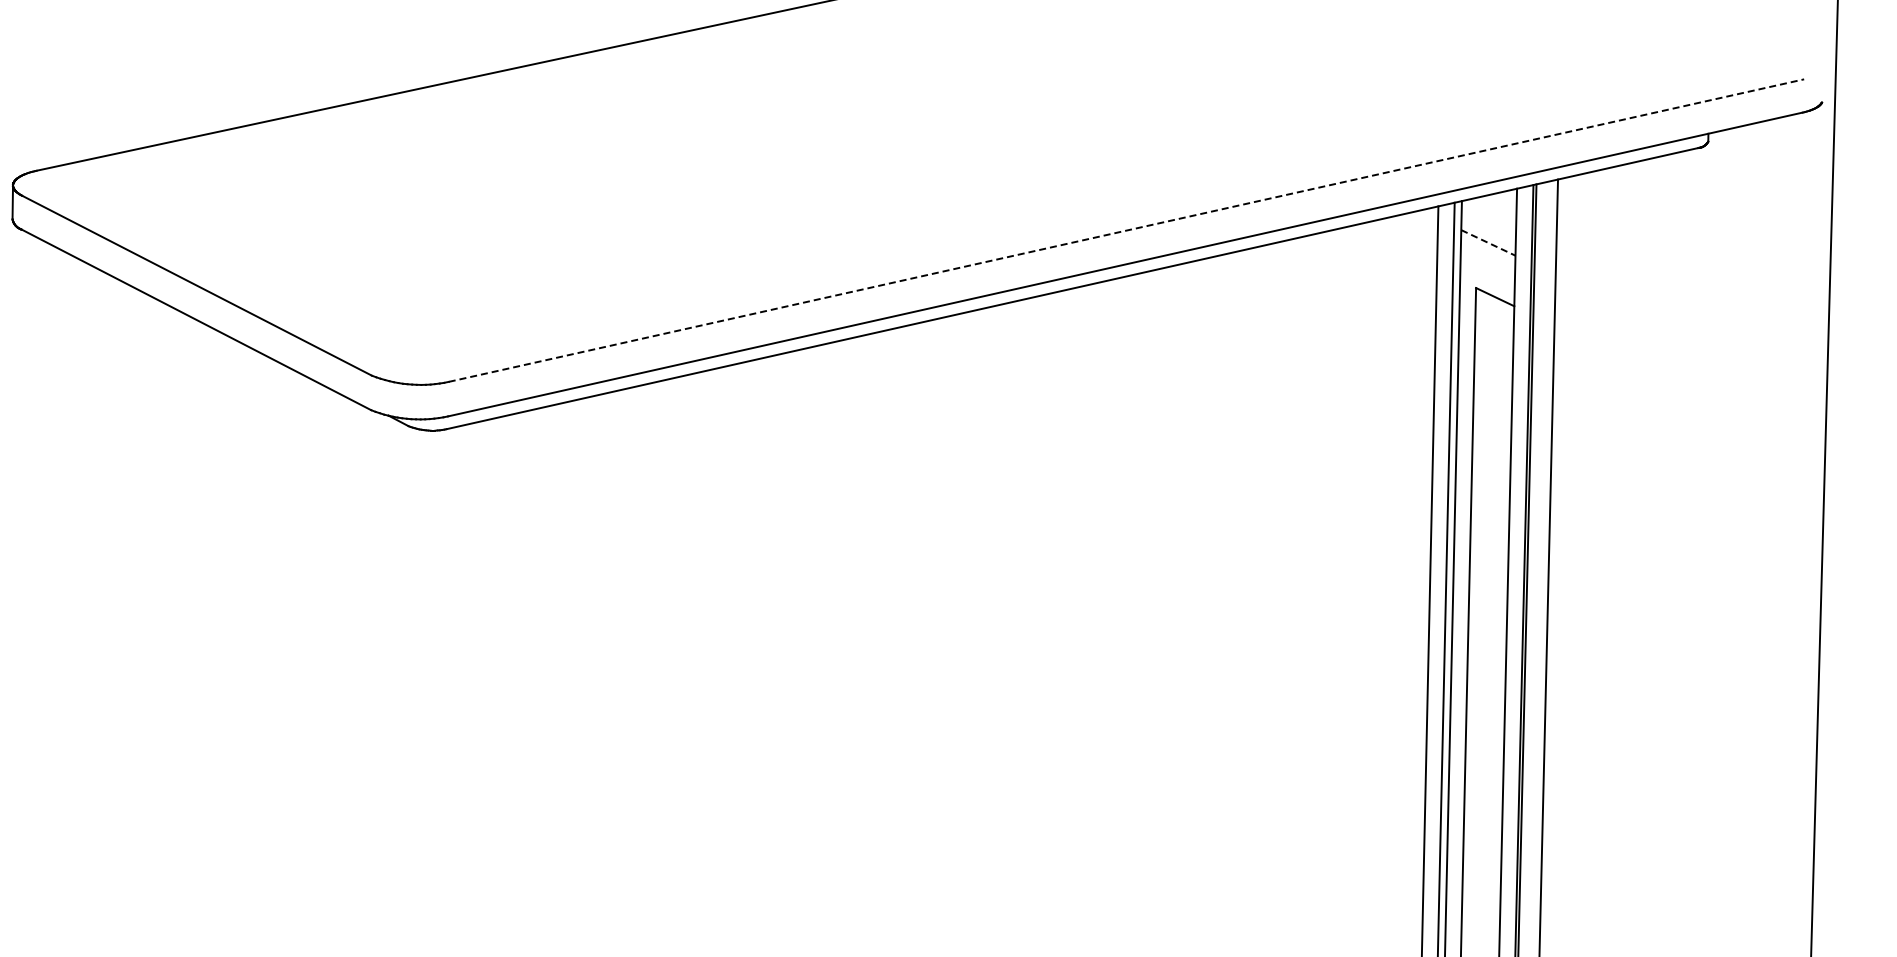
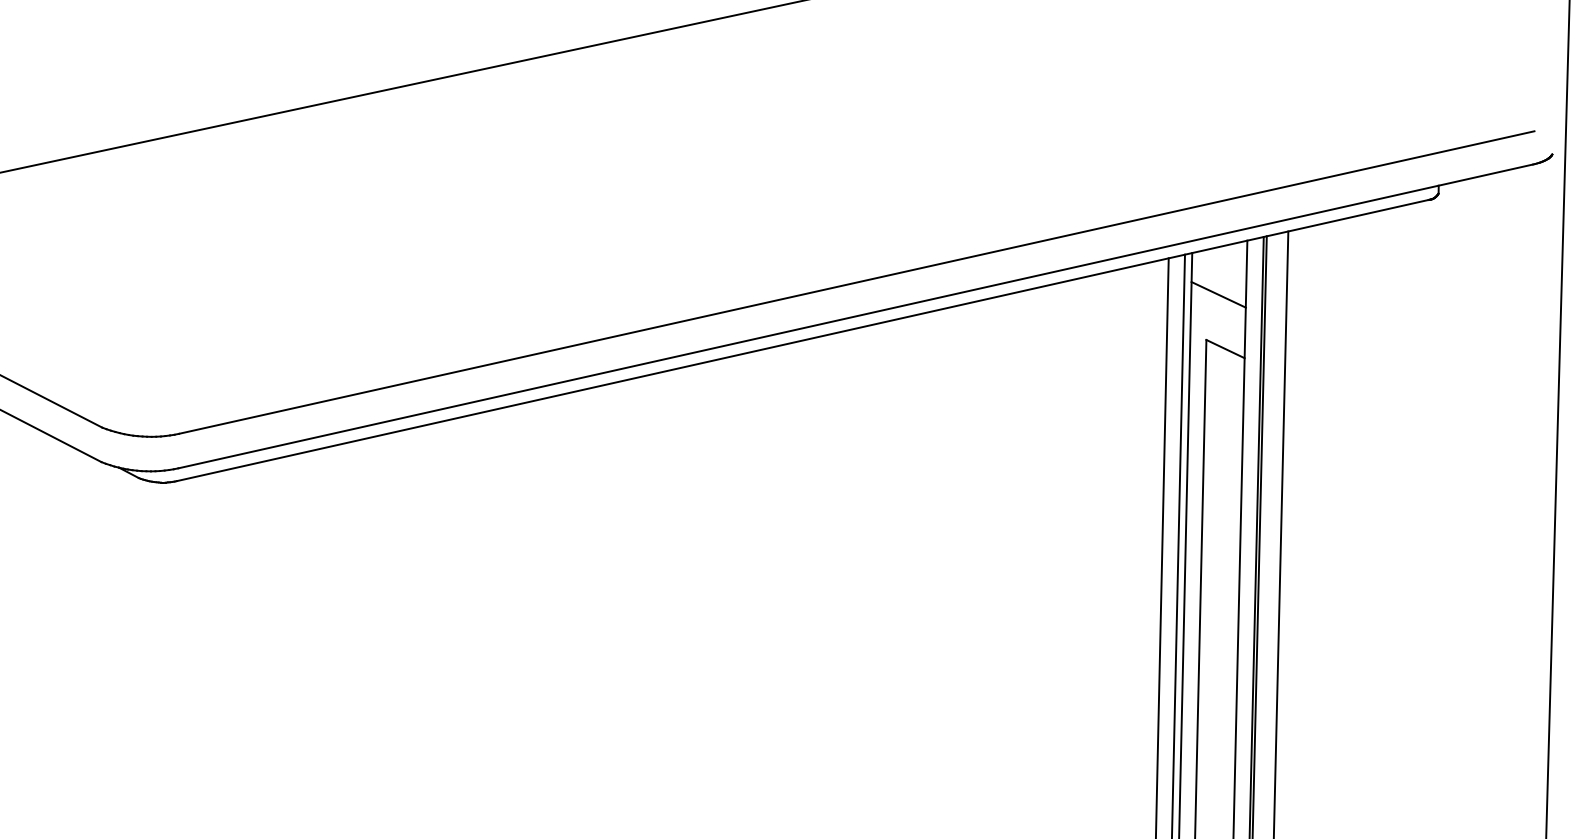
line: (1126, 230) -> (856, 282), dashed -> solid
line: (1488, 243) -> (1218, 295), dashed -> solid

